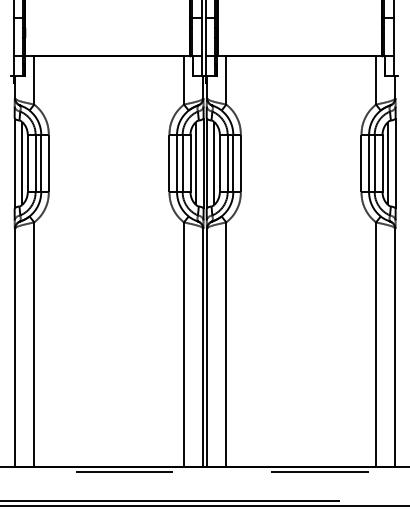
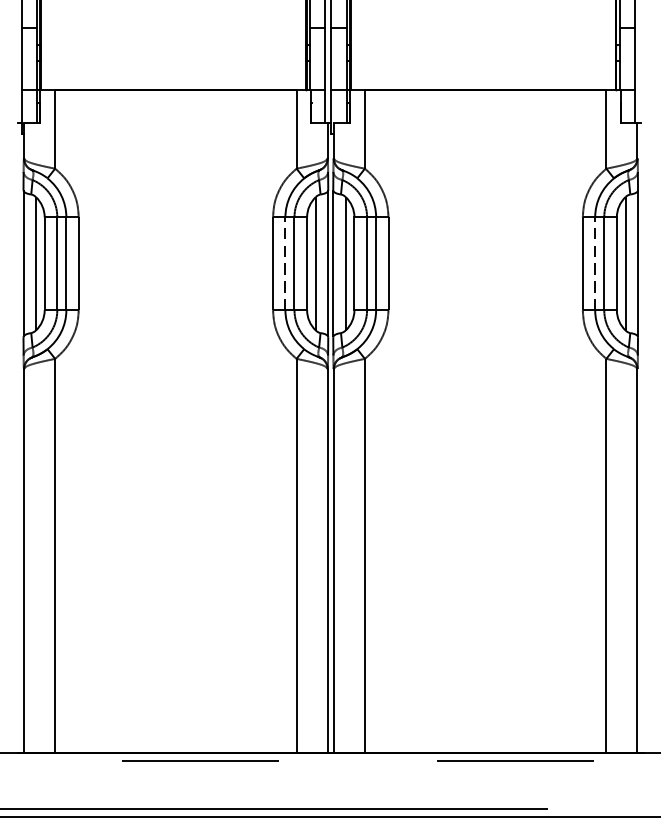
line: (177, 163) -> (286, 263), solid -> dashed
line: (369, 163) -> (595, 263), solid -> dashed

